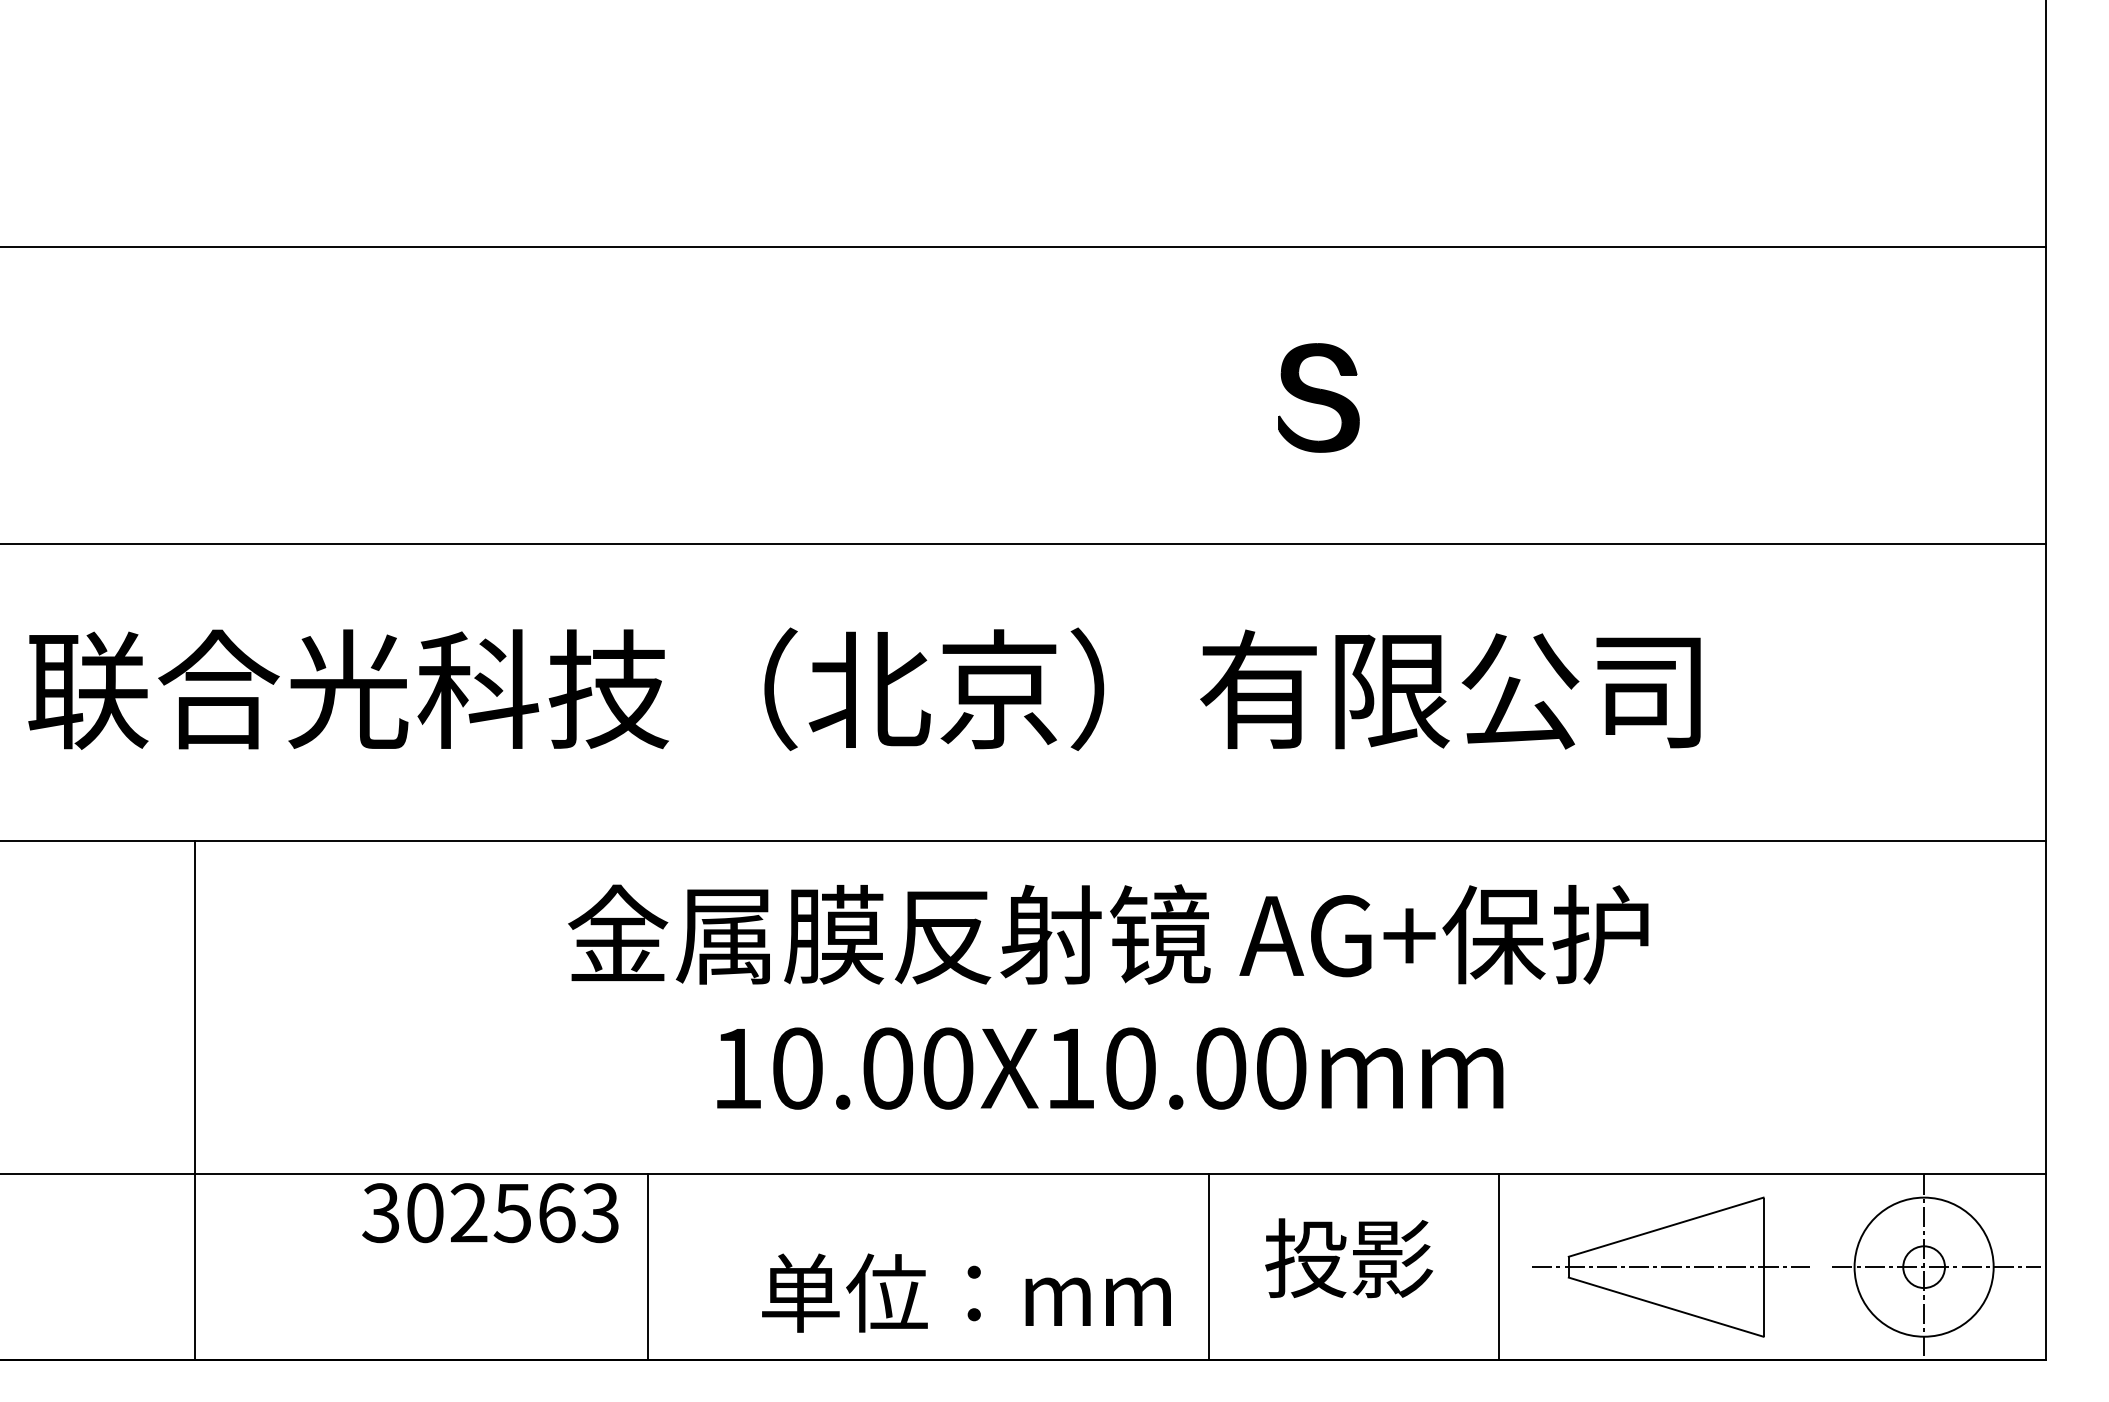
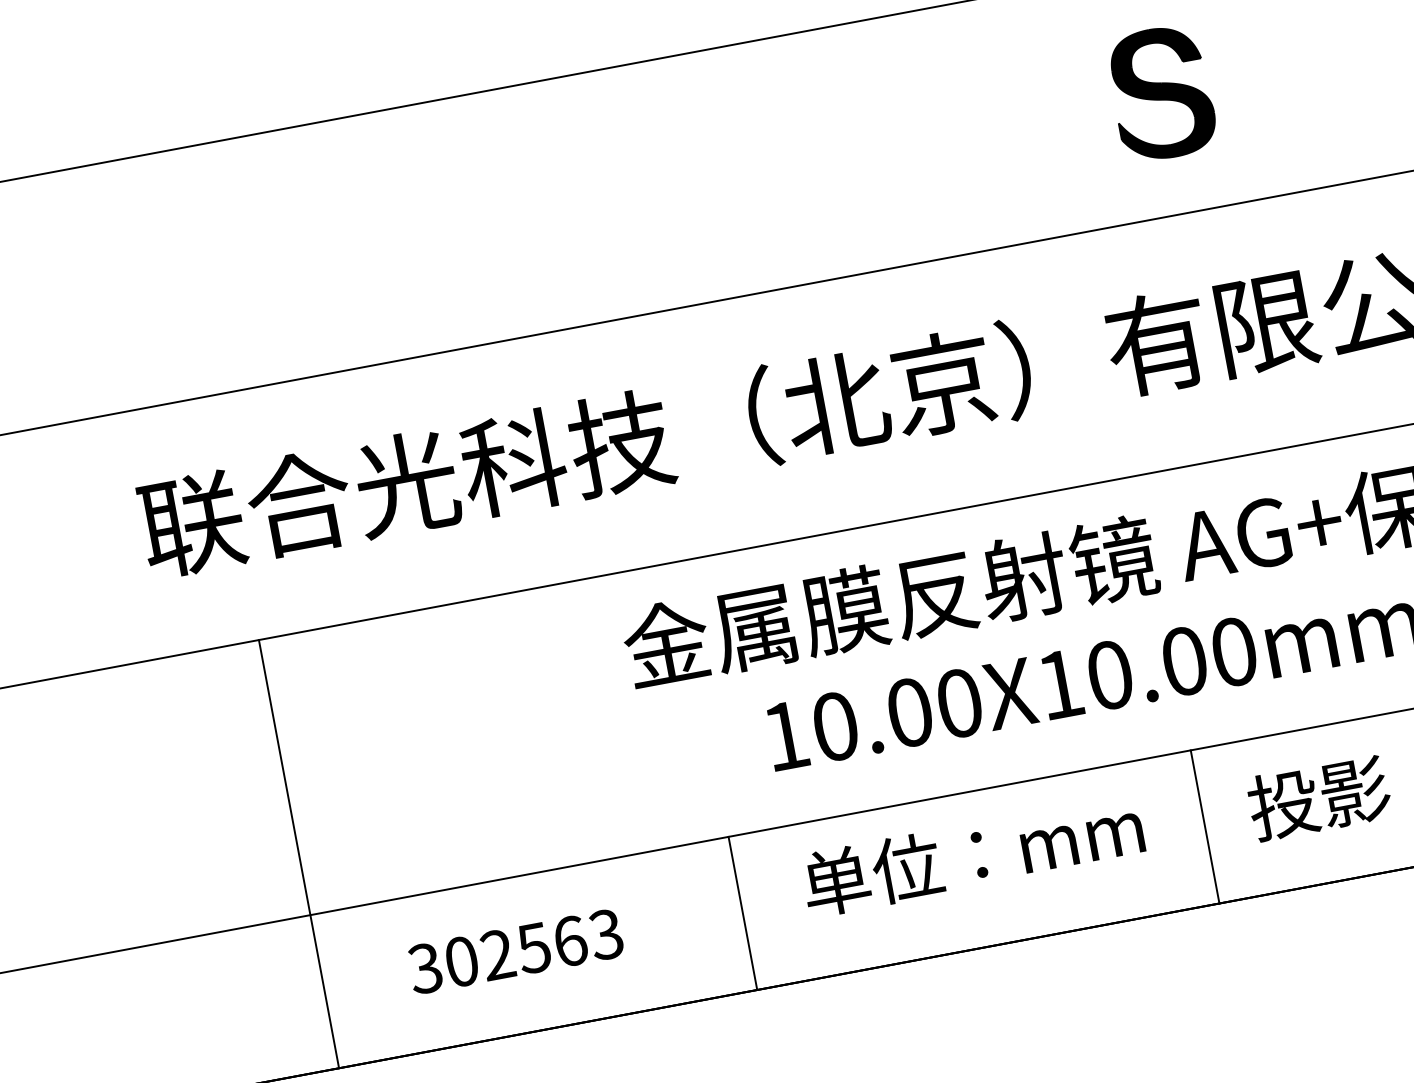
part: (1318, 397) -> (1161, 93), size x1.43
line: (194, 1100) -> (298, 854), moved
text: (490, 1213) -> (515, 951), moved
text: (966, 1292) -> (972, 855), moved

